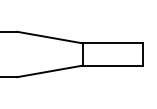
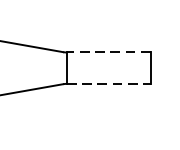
line: (112, 43) -> (107, 52), solid -> dashed
line: (113, 65) -> (109, 83), solid -> dashed

